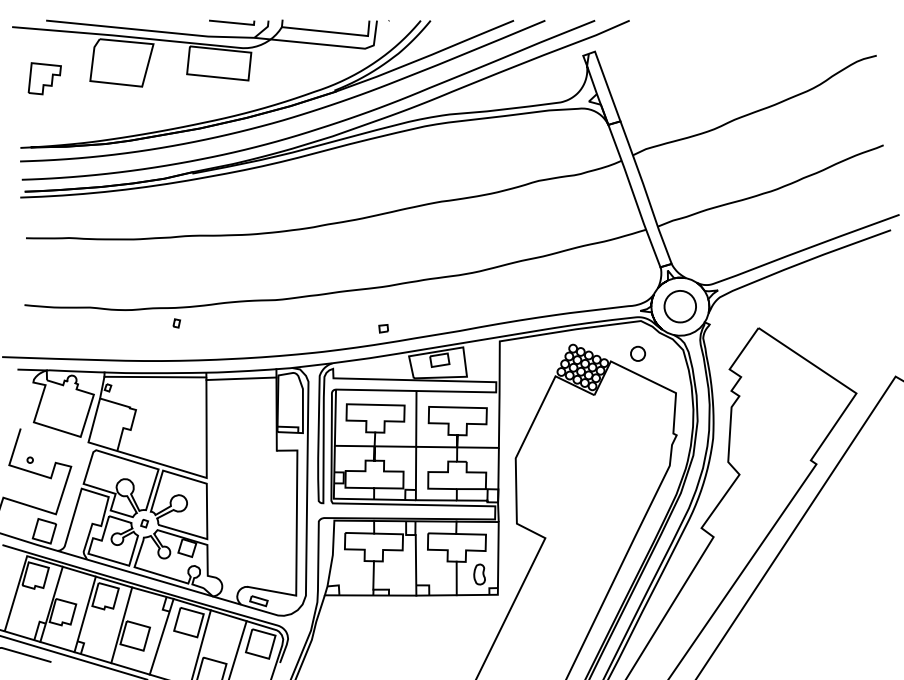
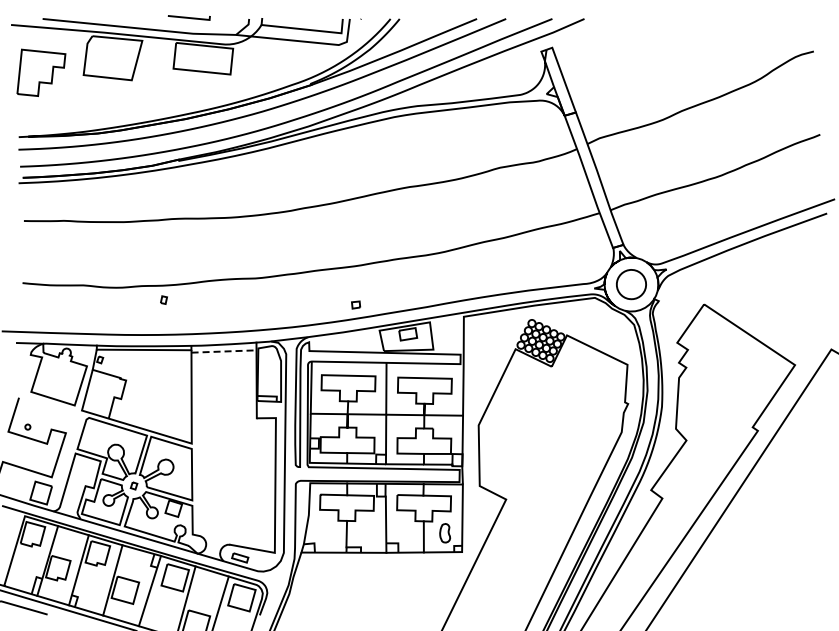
line: (231, 22) -> (188, 17), moved
part: (44, 78) -> (41, 72), size x1.6
circle: (637, 352) -> (591, 327), removed
line: (241, 378) -> (224, 351), solid -> dashed

